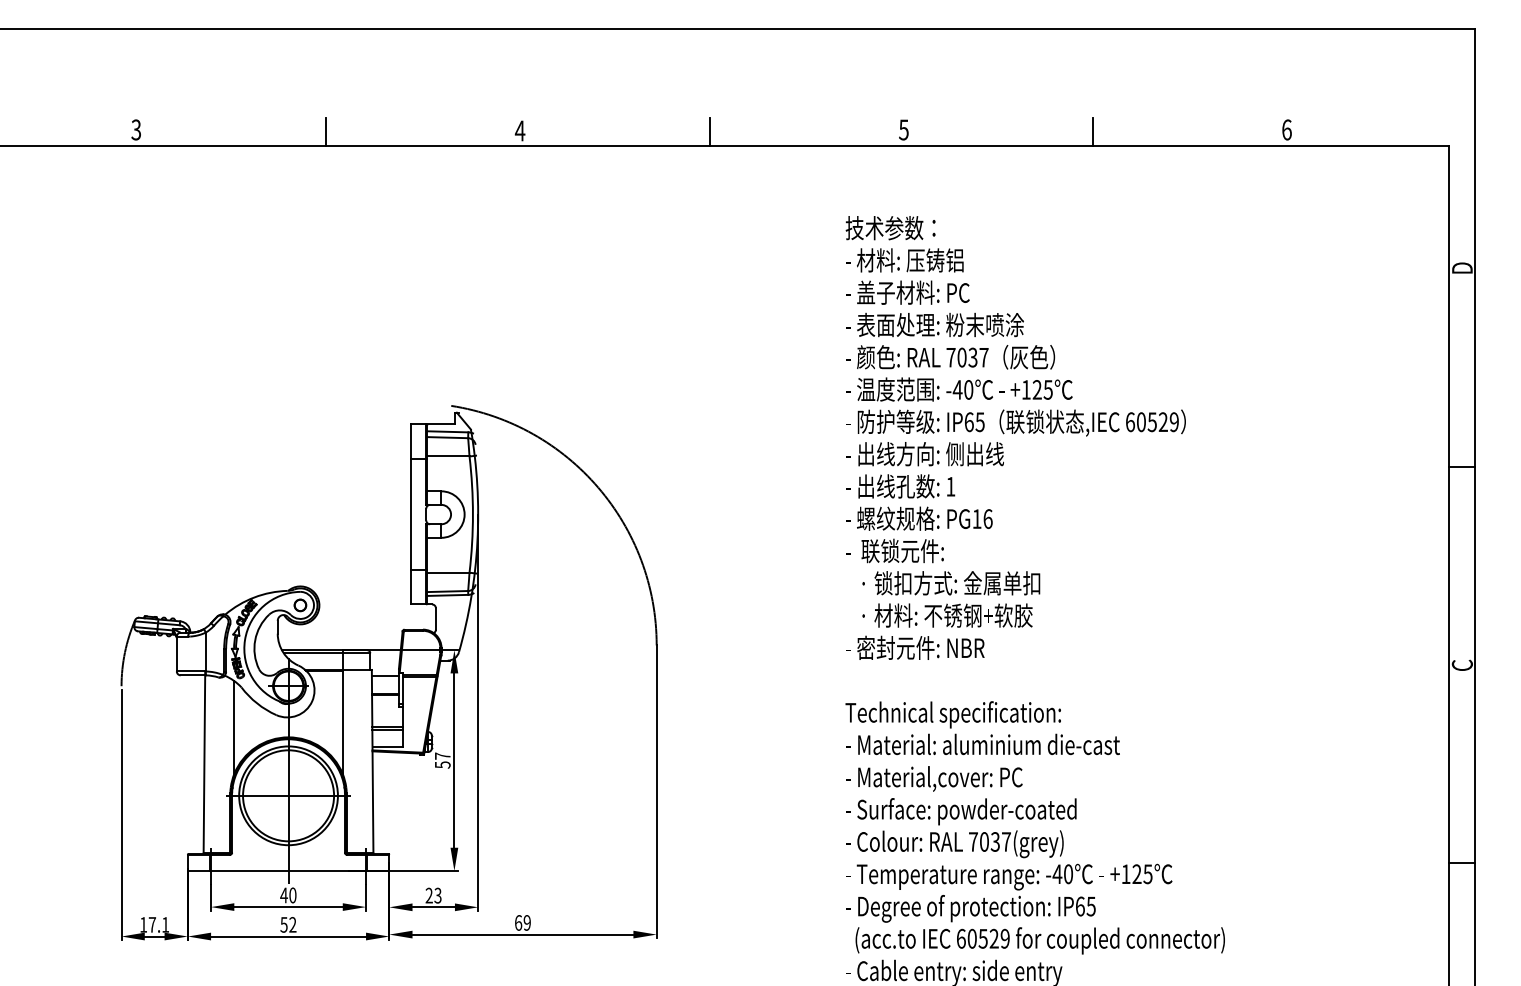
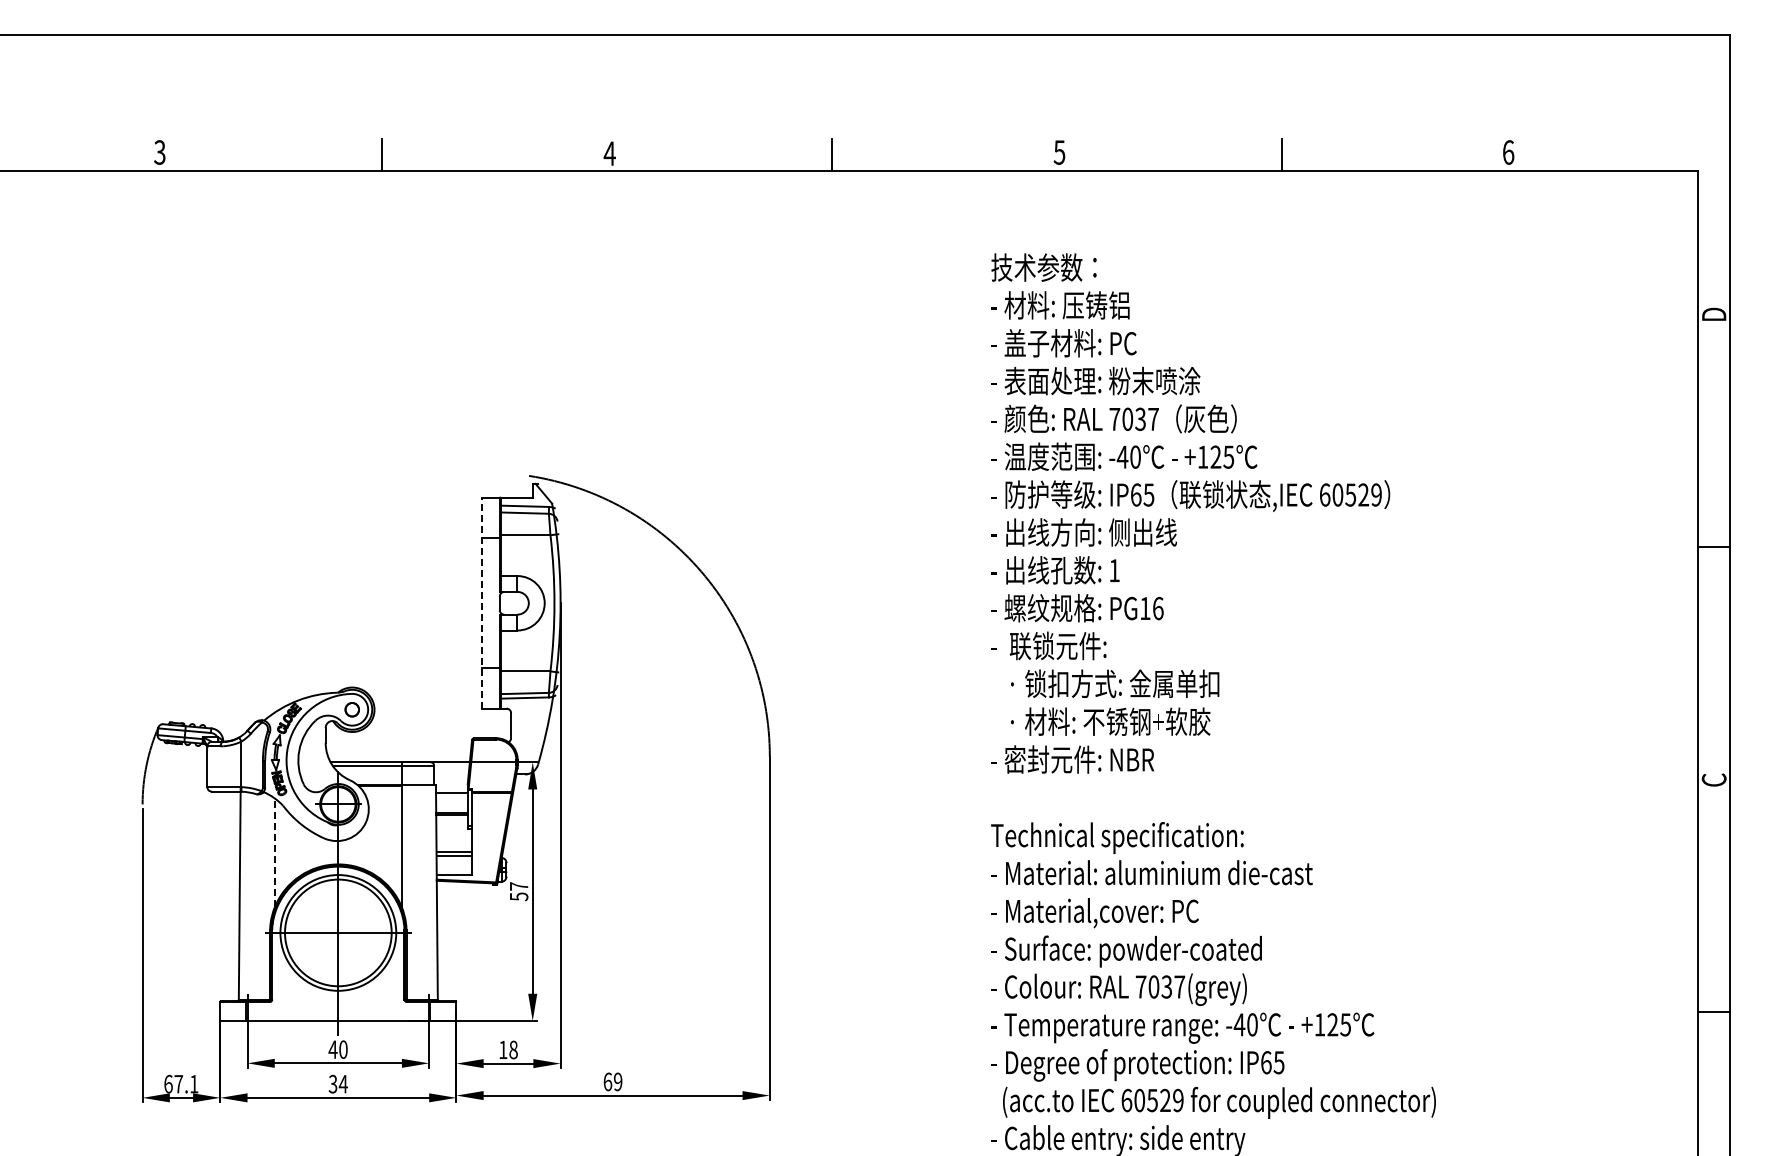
line: (410, 514) -> (481, 603), solid -> dashed
line: (234, 727) -> (274, 852), solid -> dashed
text: (433, 895) -> (508, 1049), 23 -> 18
text: (143, 924) -> (168, 1083), 17.1 -> 67.1
text: (288, 924) -> (338, 1083), 52 -> 34

